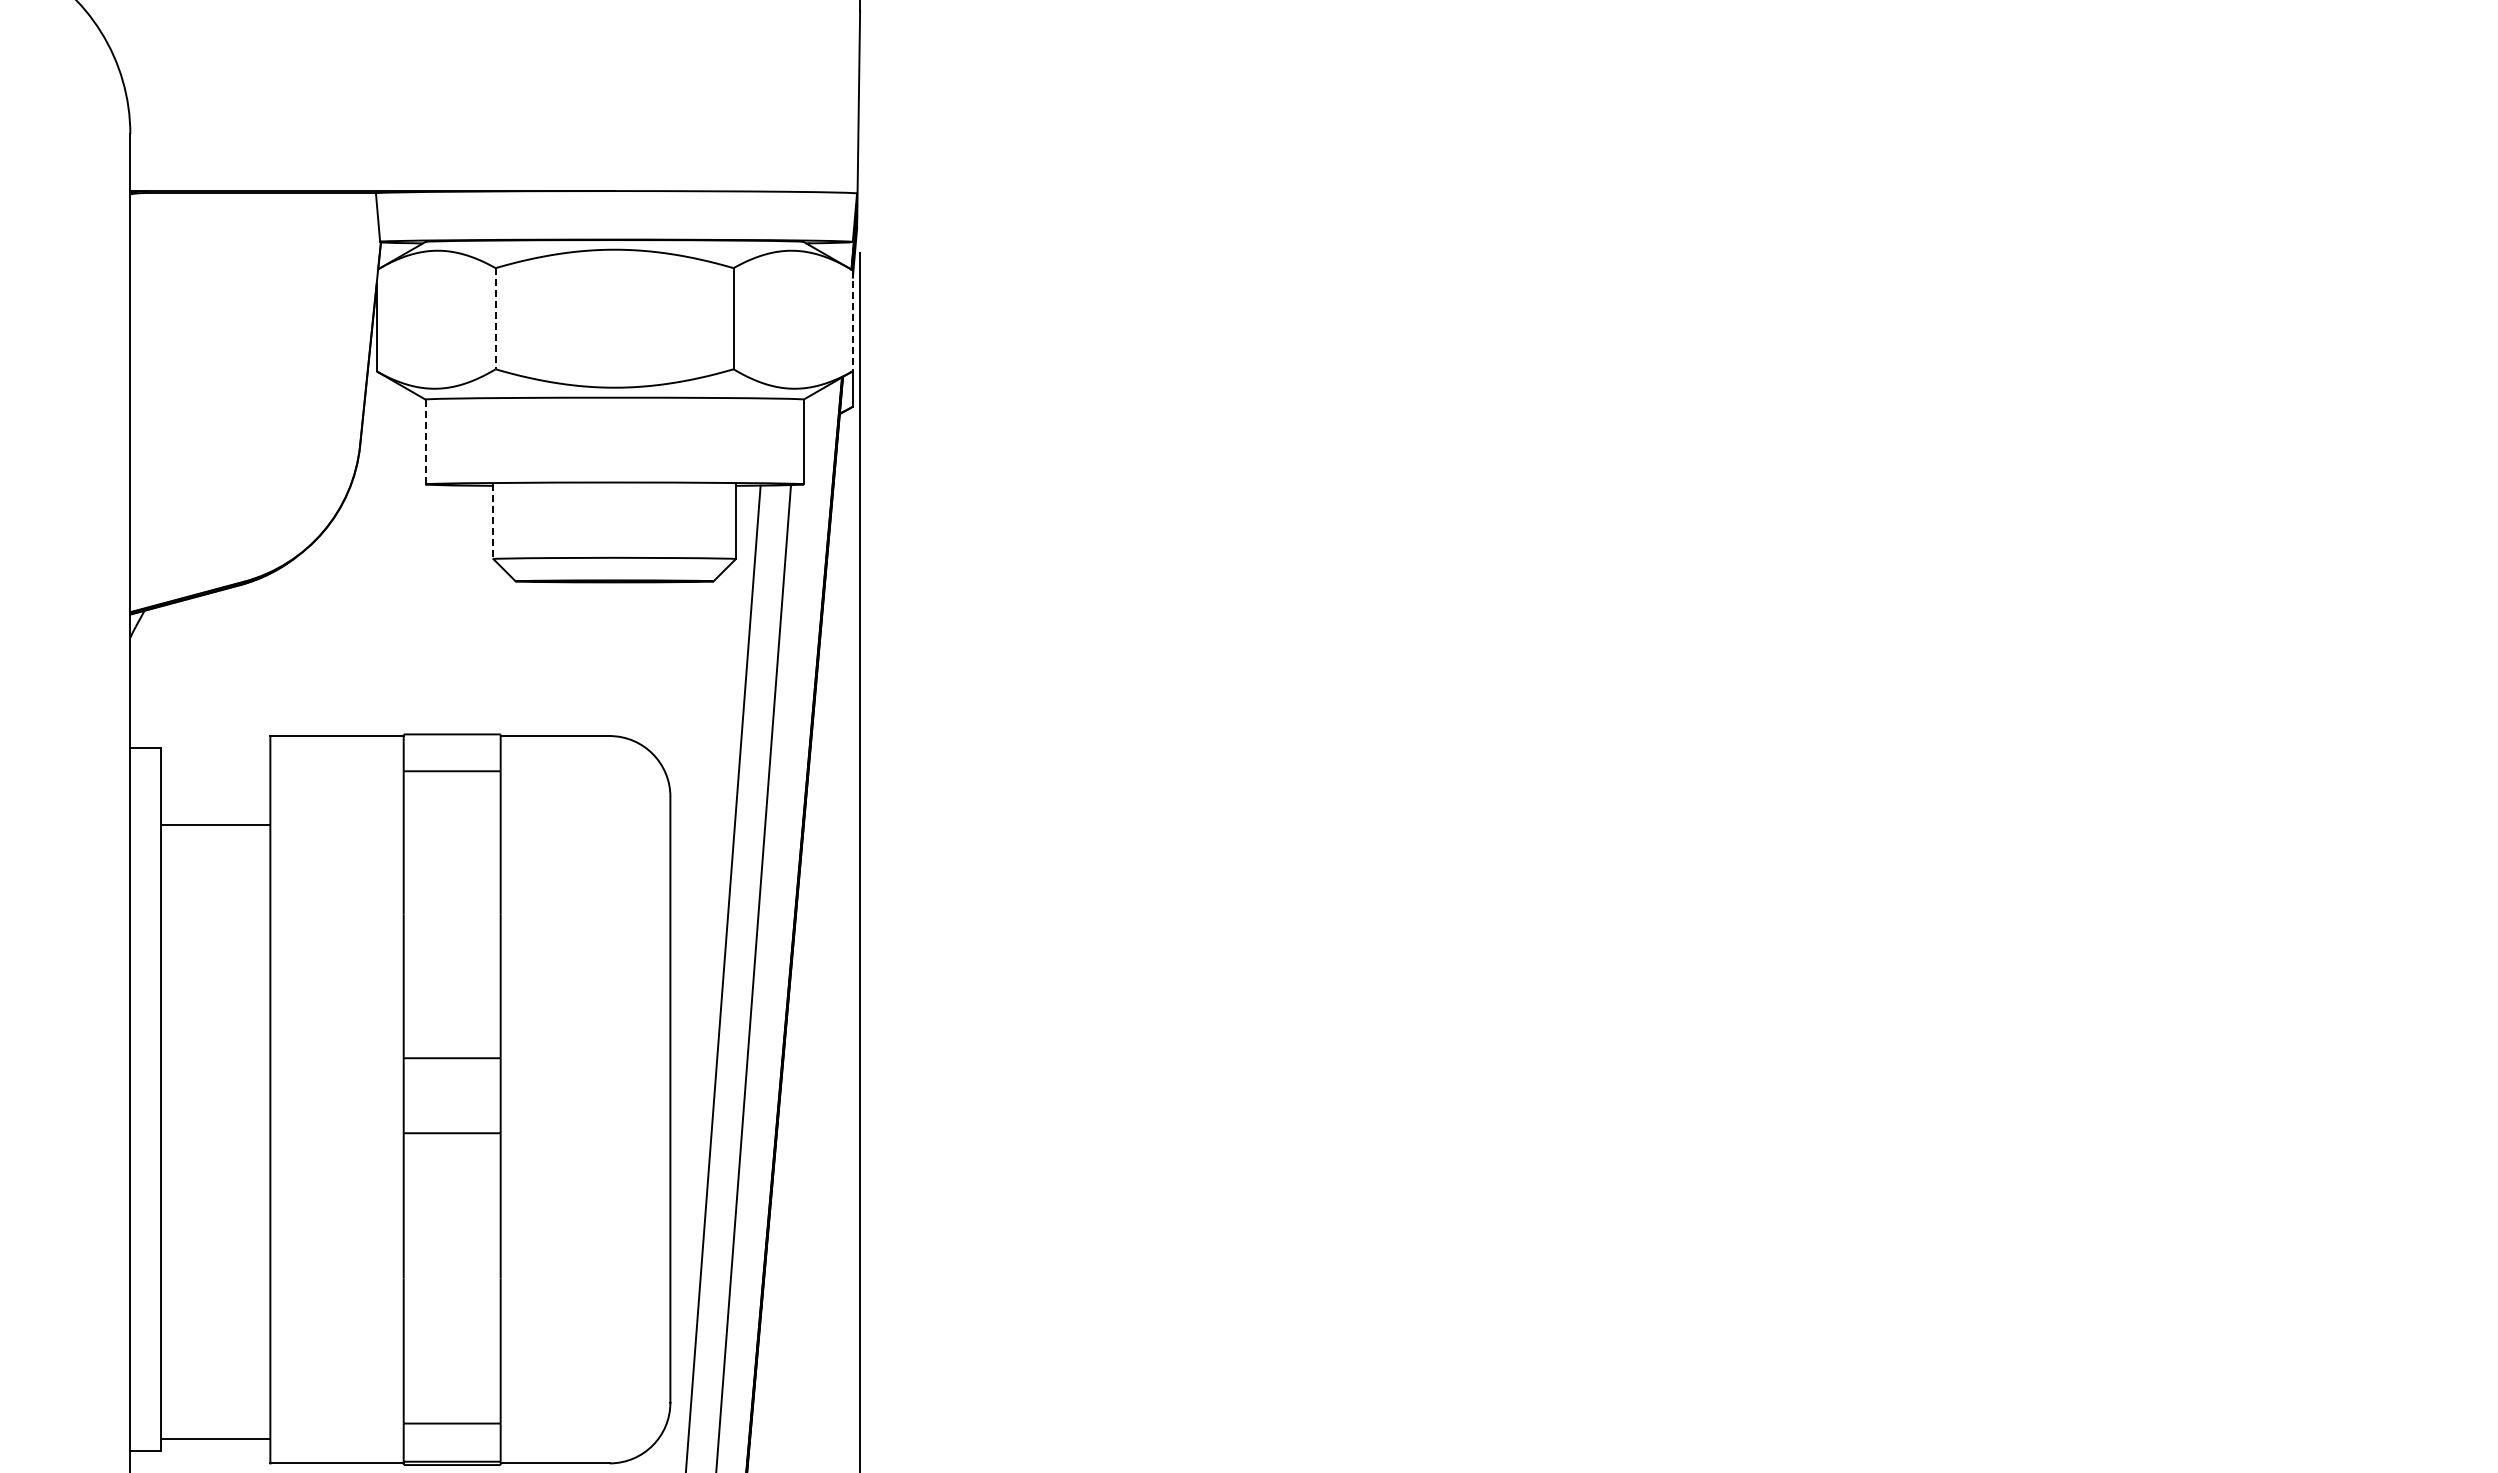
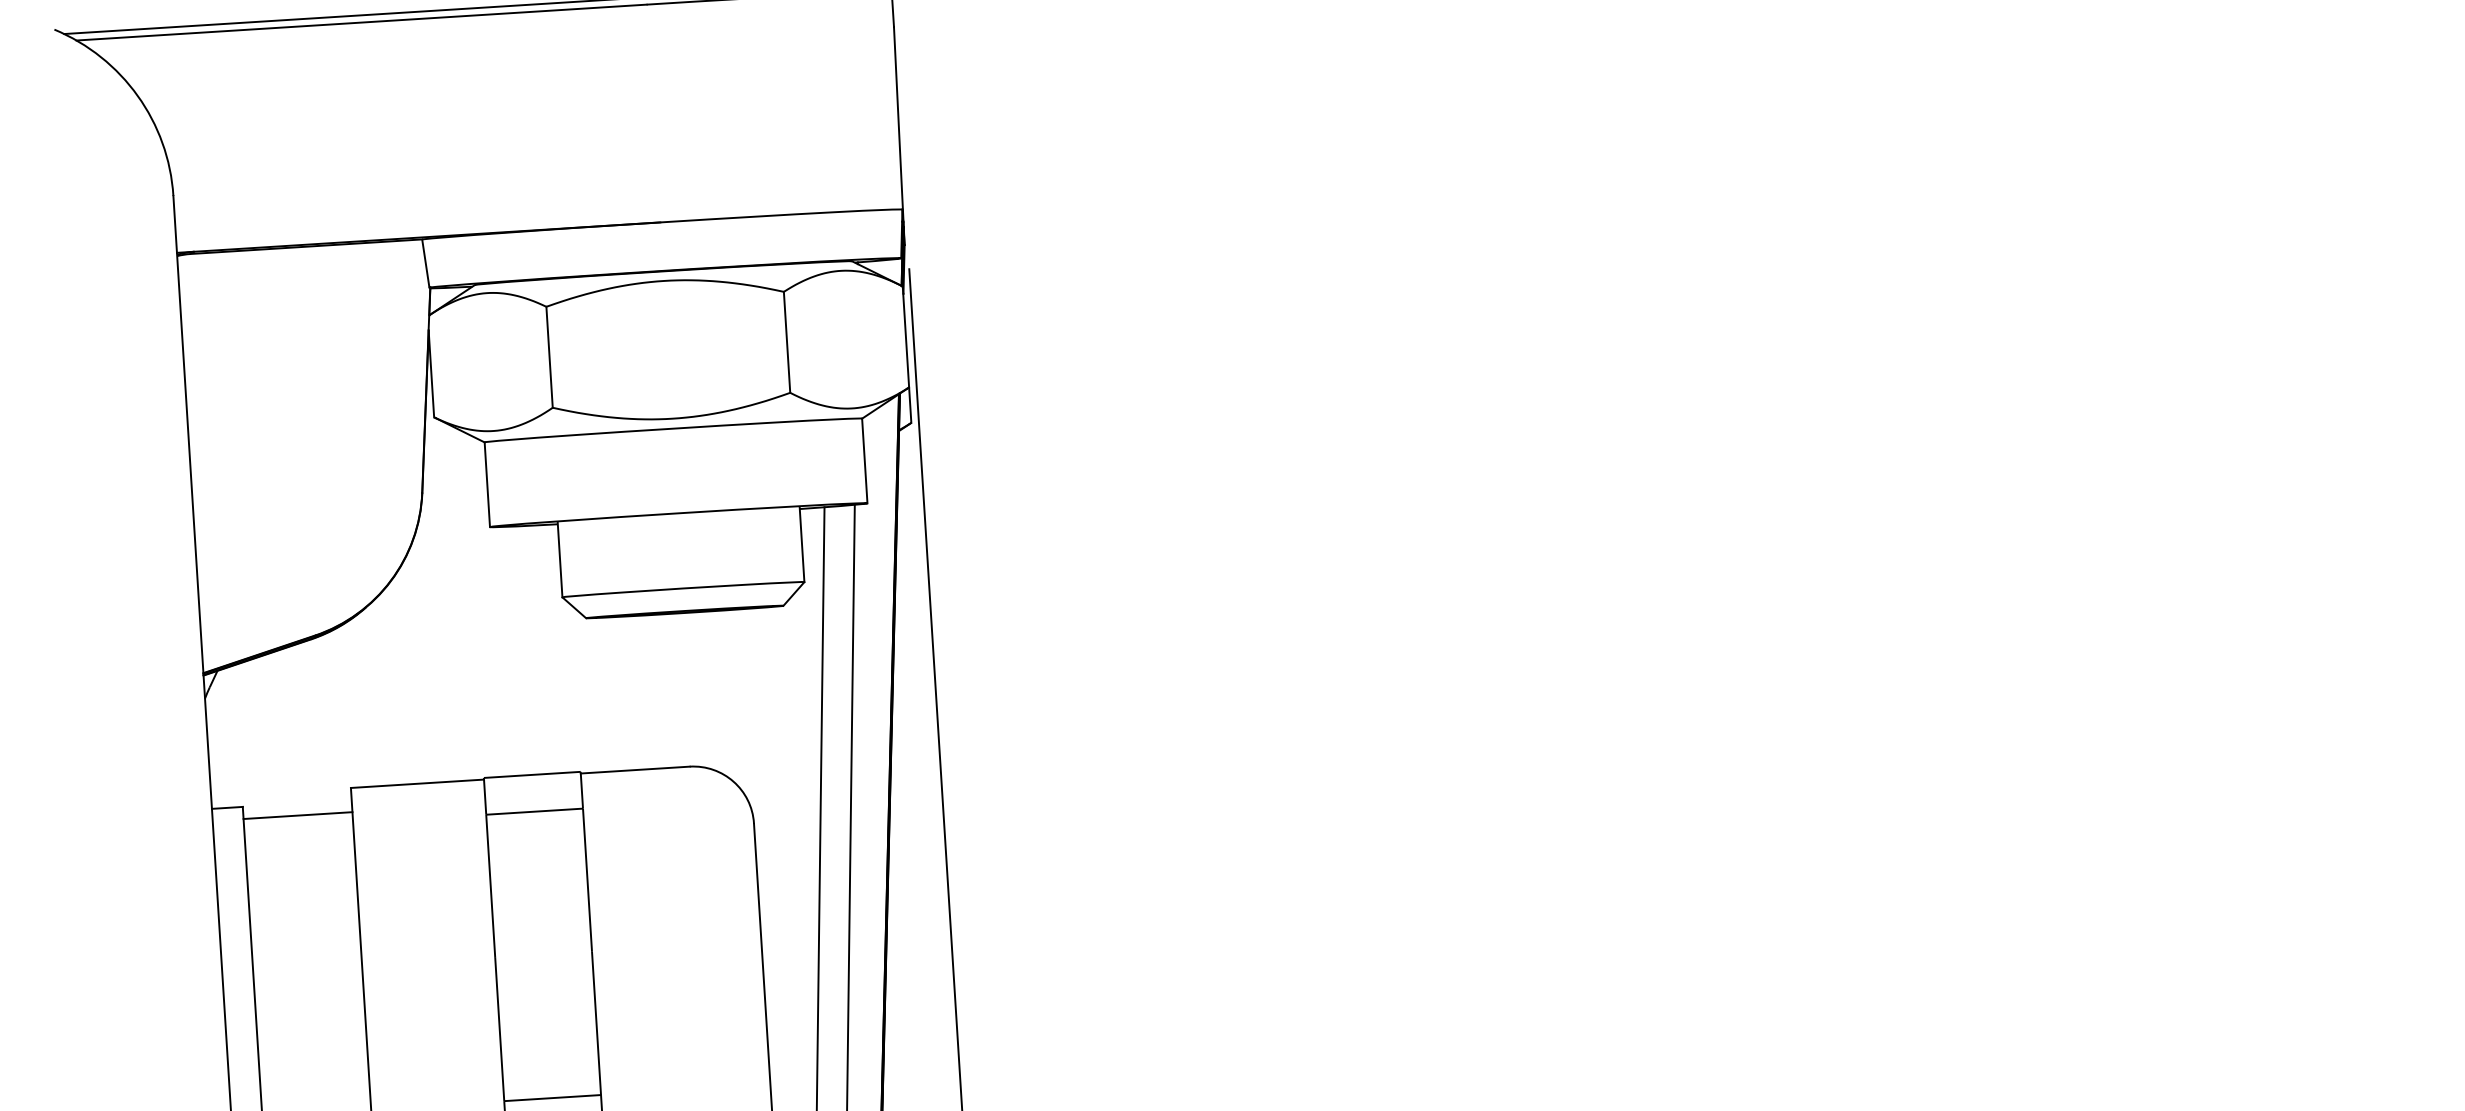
line: (495, 318) -> (549, 357), dashed -> solid
line: (852, 320) -> (905, 336), dashed -> solid
line: (425, 442) -> (487, 485), dashed -> solid
line: (493, 522) -> (560, 560), dashed -> solid
line: (215, 825) -> (297, 815), moved

